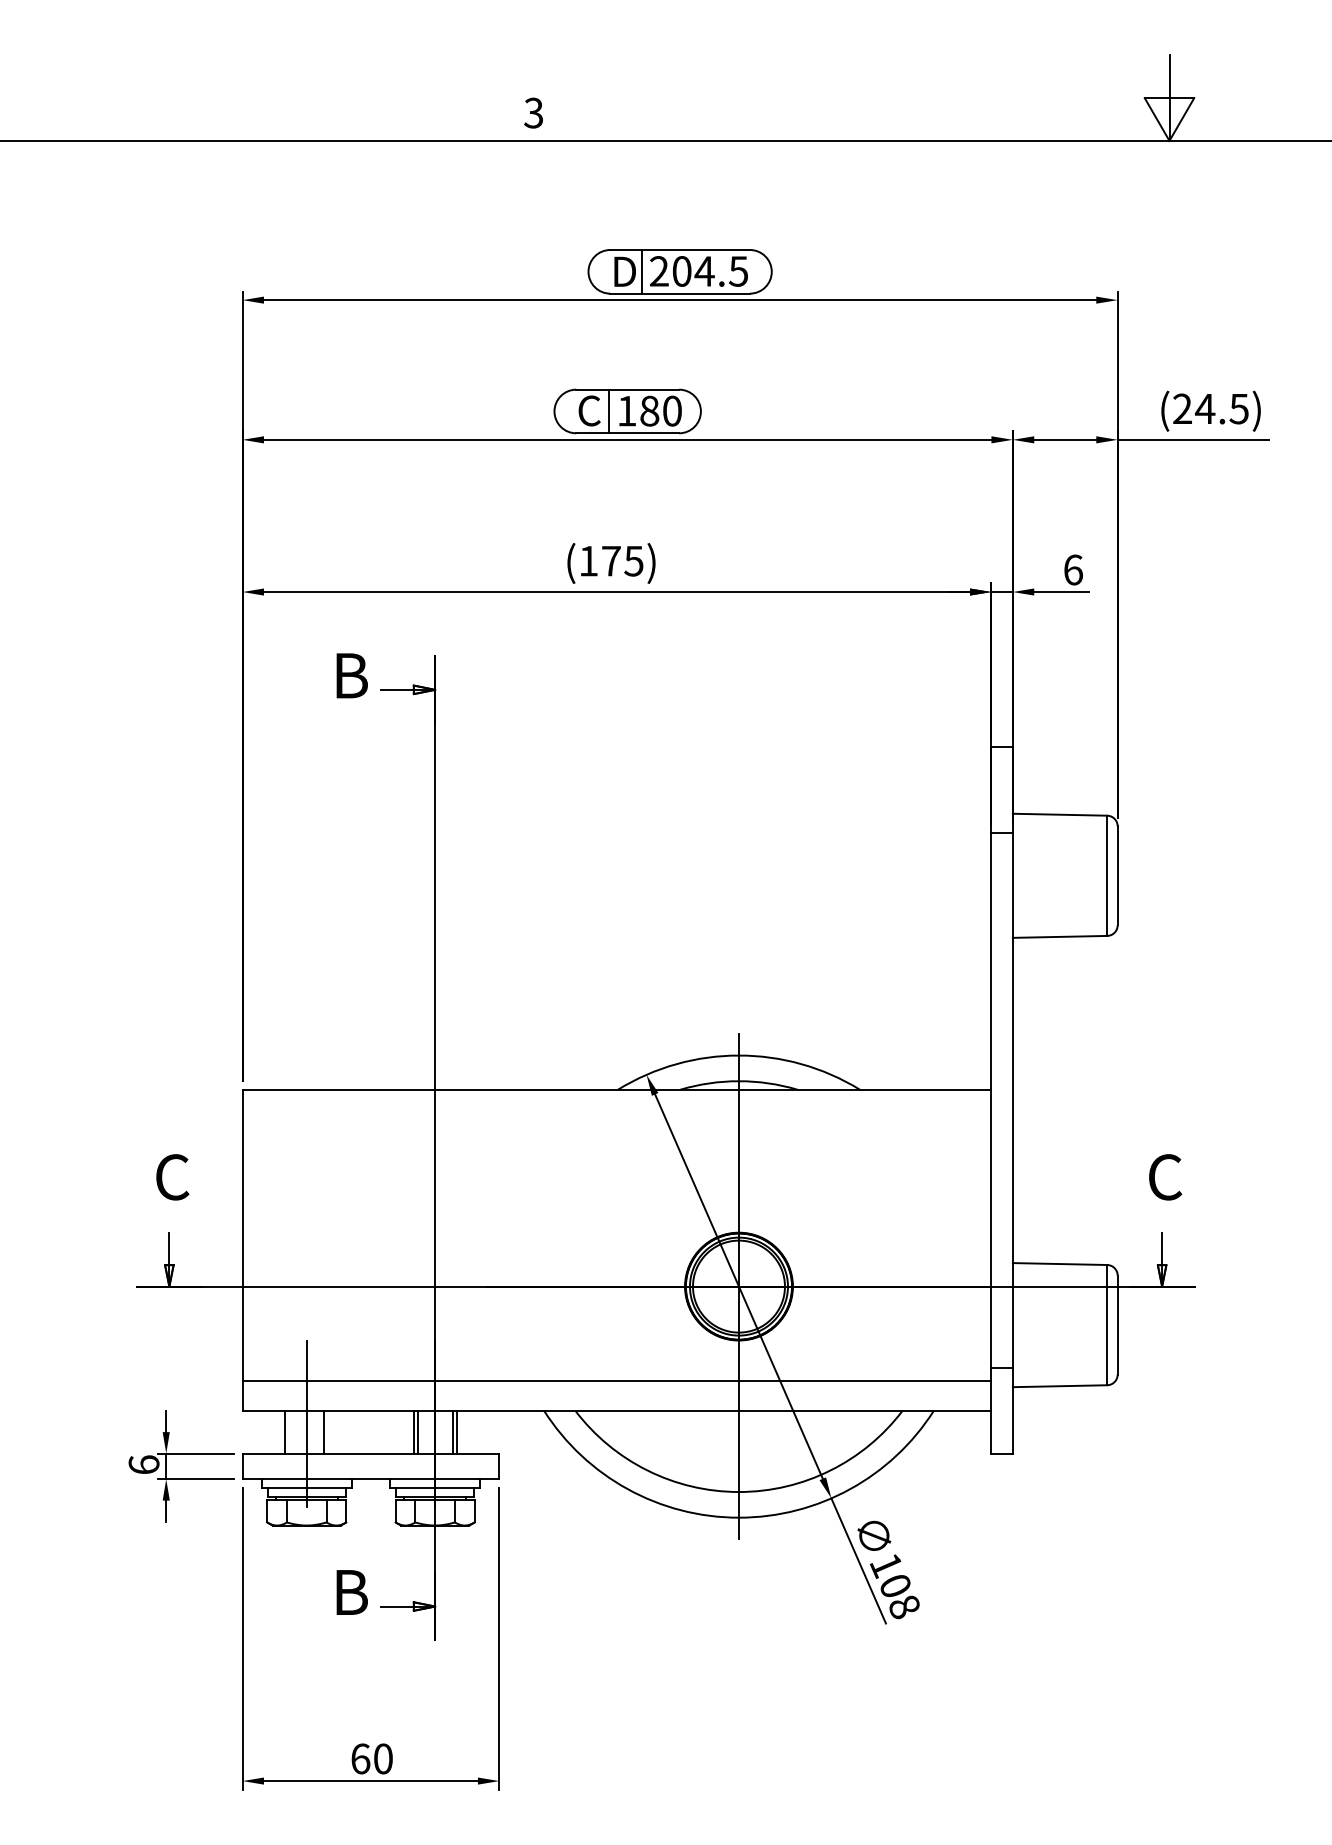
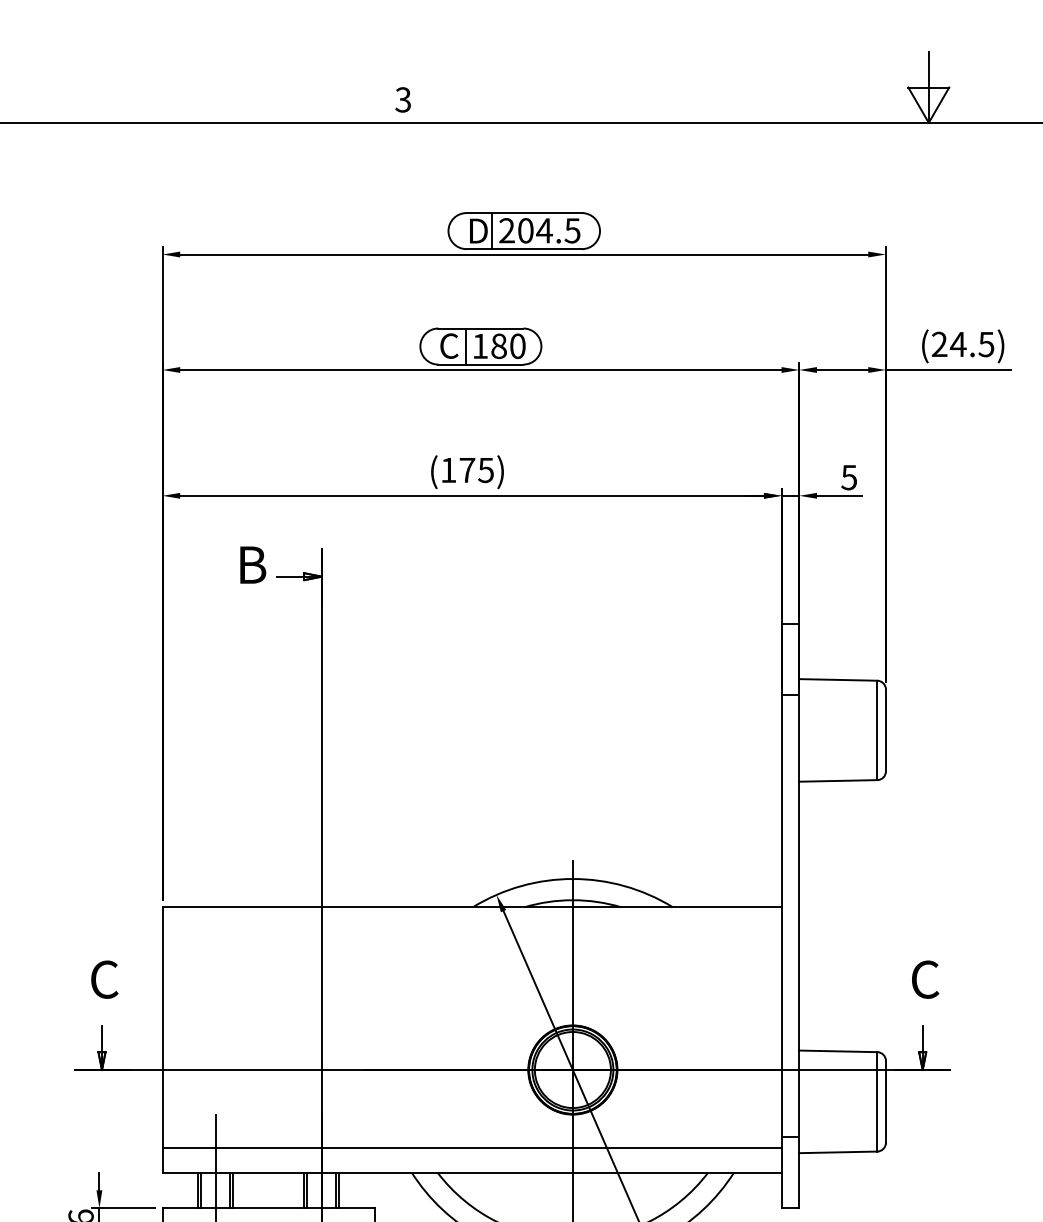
text: (1072, 569) -> (848, 477), 6 -> 5
line: (289, 1431) -> (201, 1189), added
line: (328, 1431) -> (233, 1189), added

